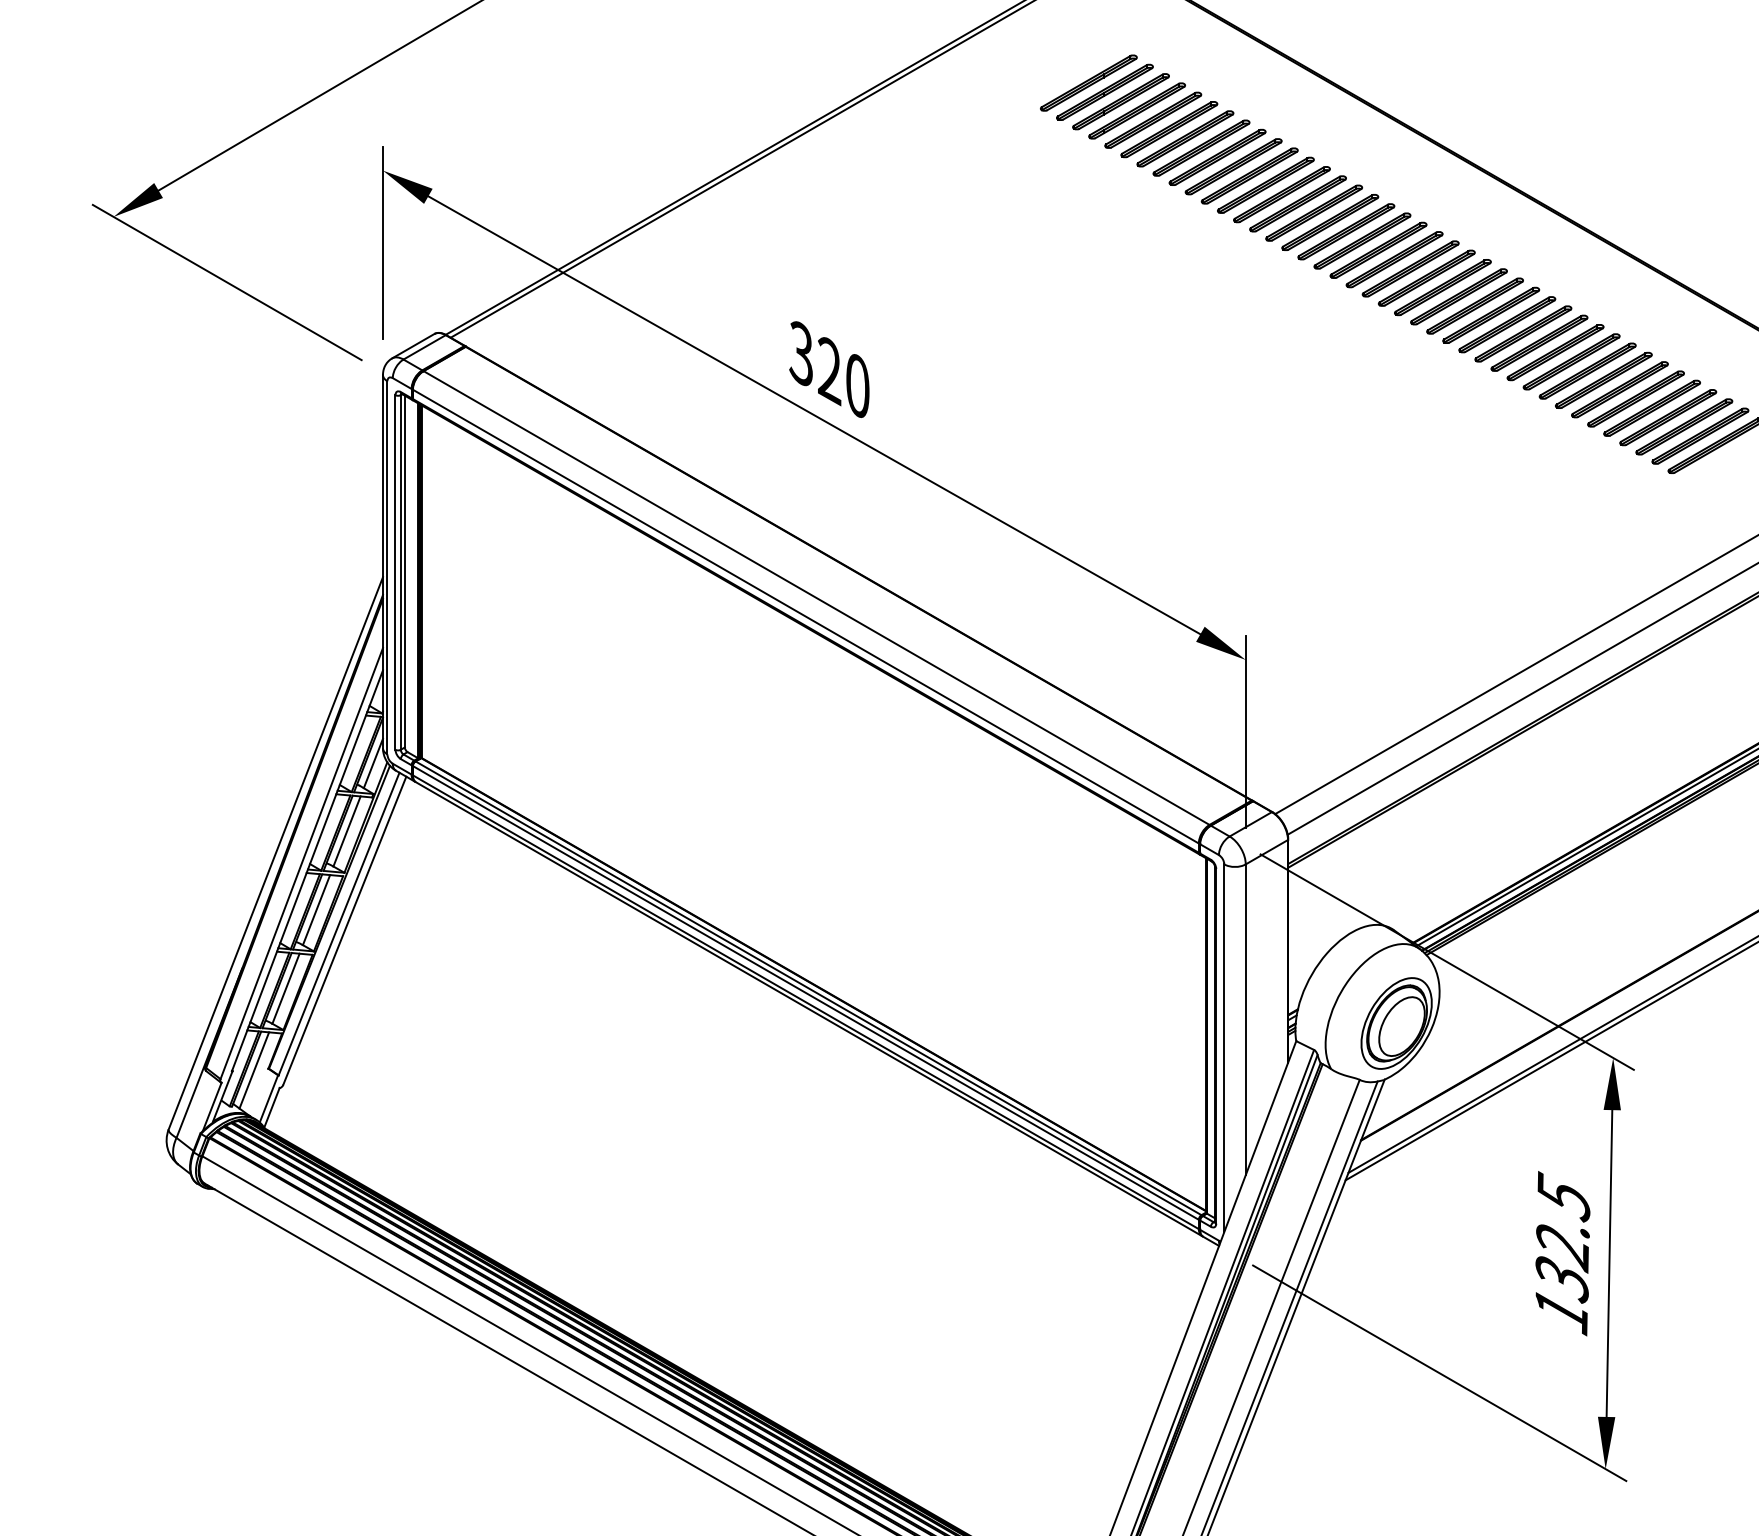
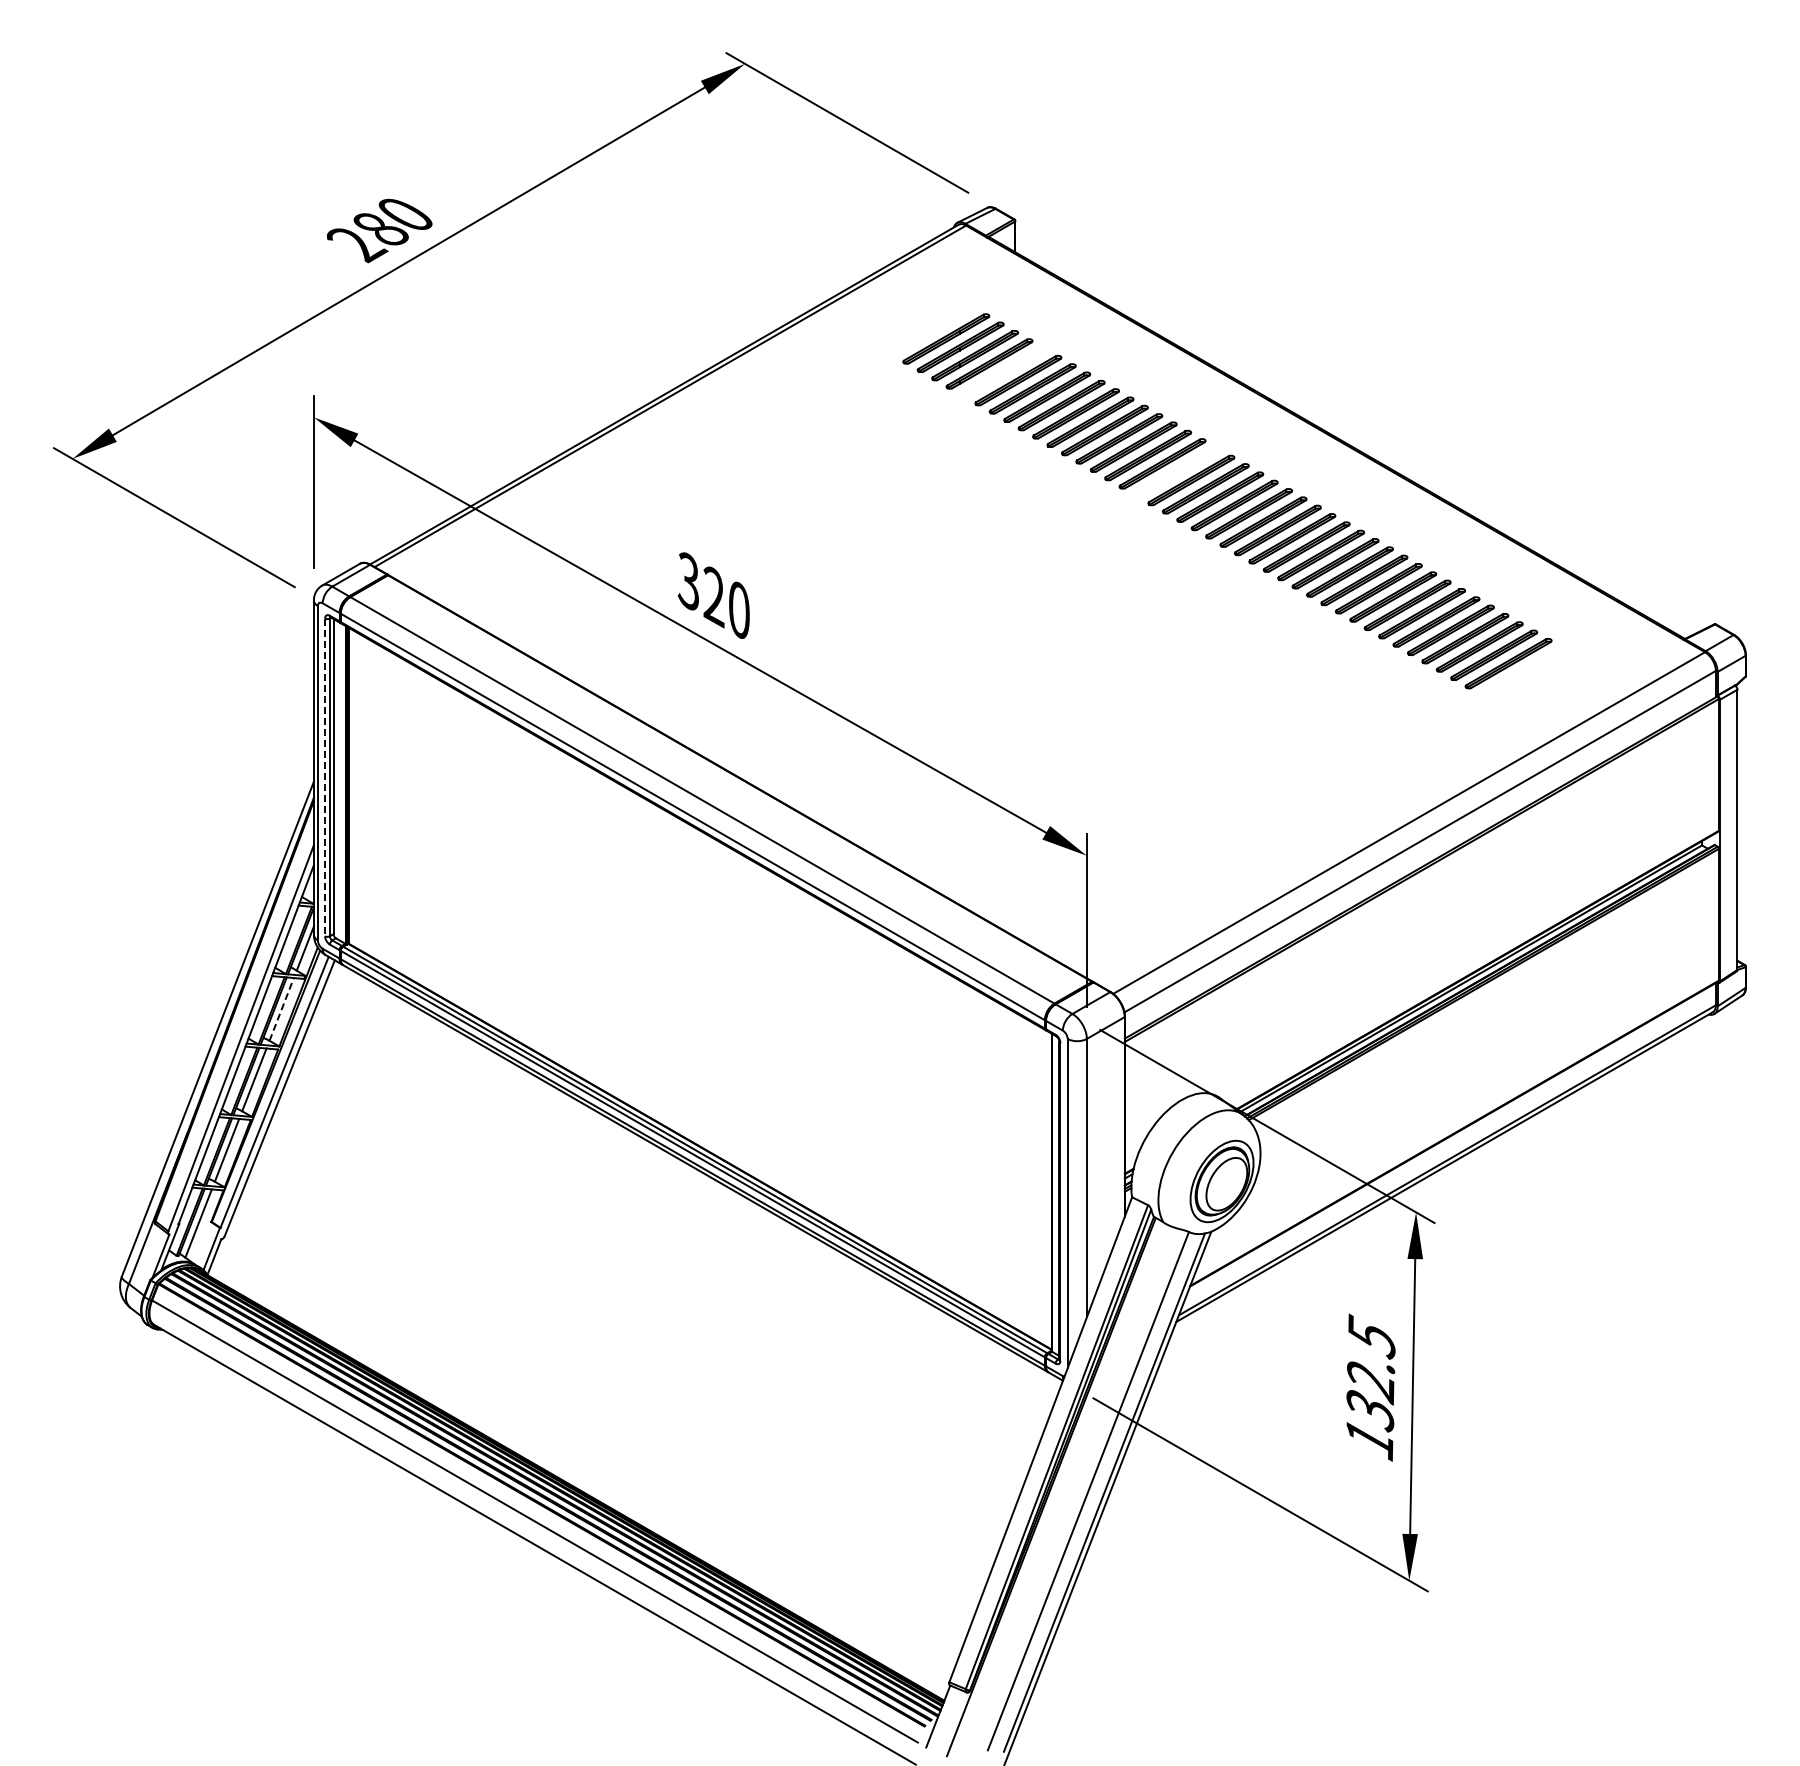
part: (1152, 119) -> (1003, 371), removed
part: (1345, 231) -> (1176, 471), removed
line: (395, 572) -> (325, 777), solid -> dashed
line: (346, 831) -> (281, 1009), solid -> dashed

